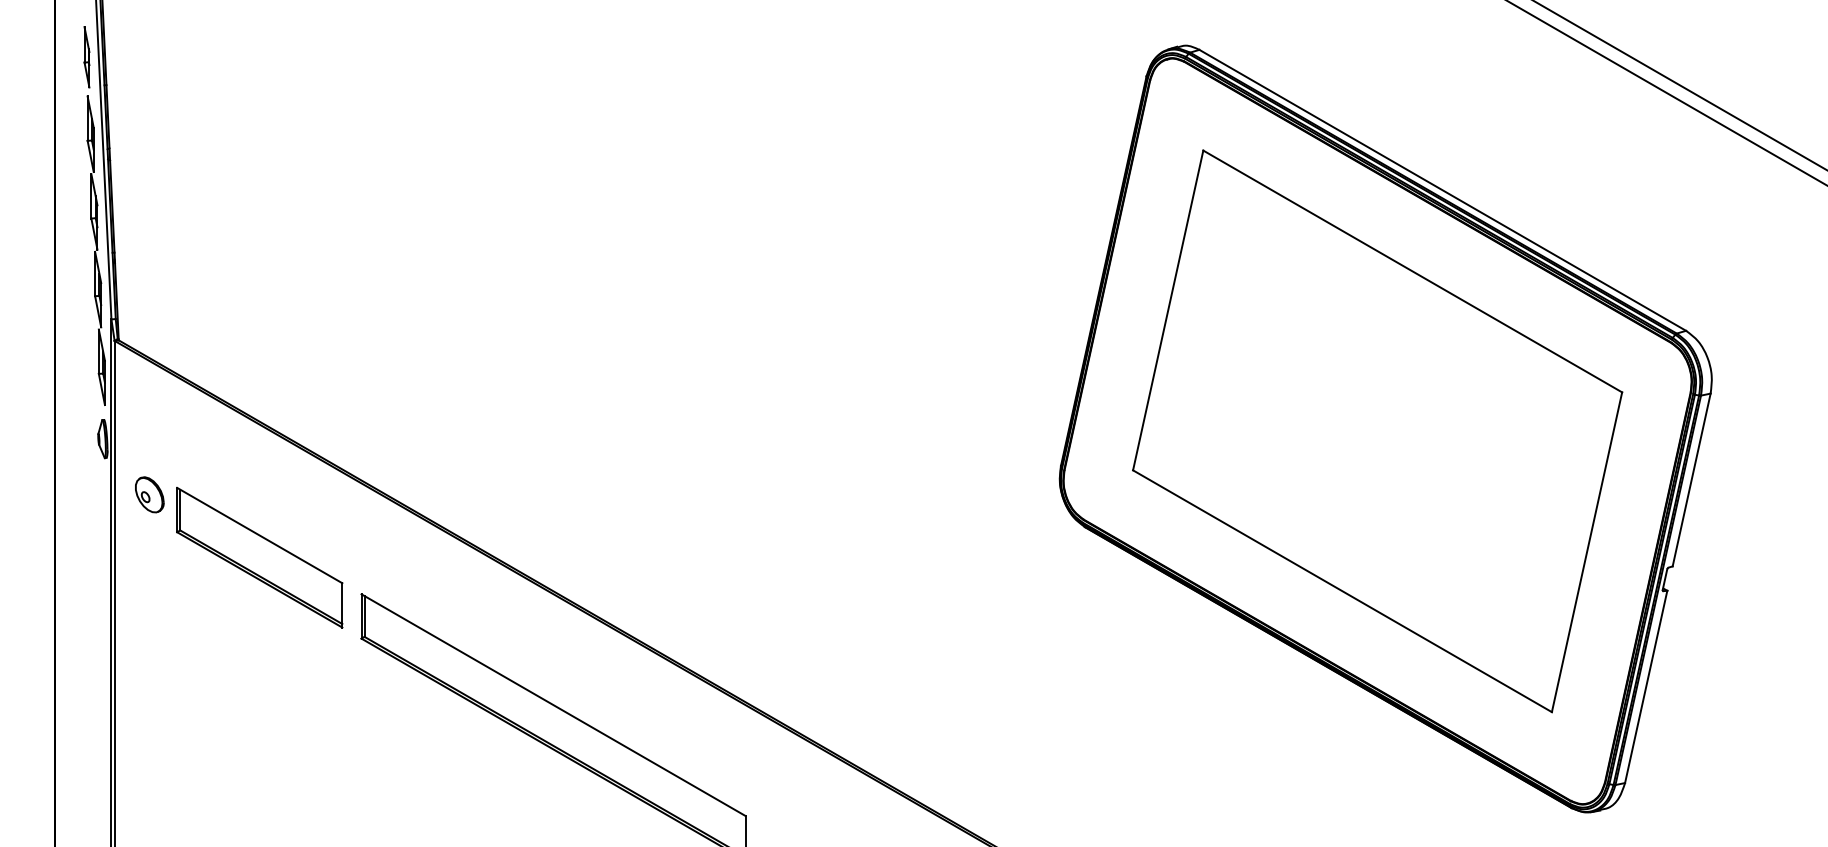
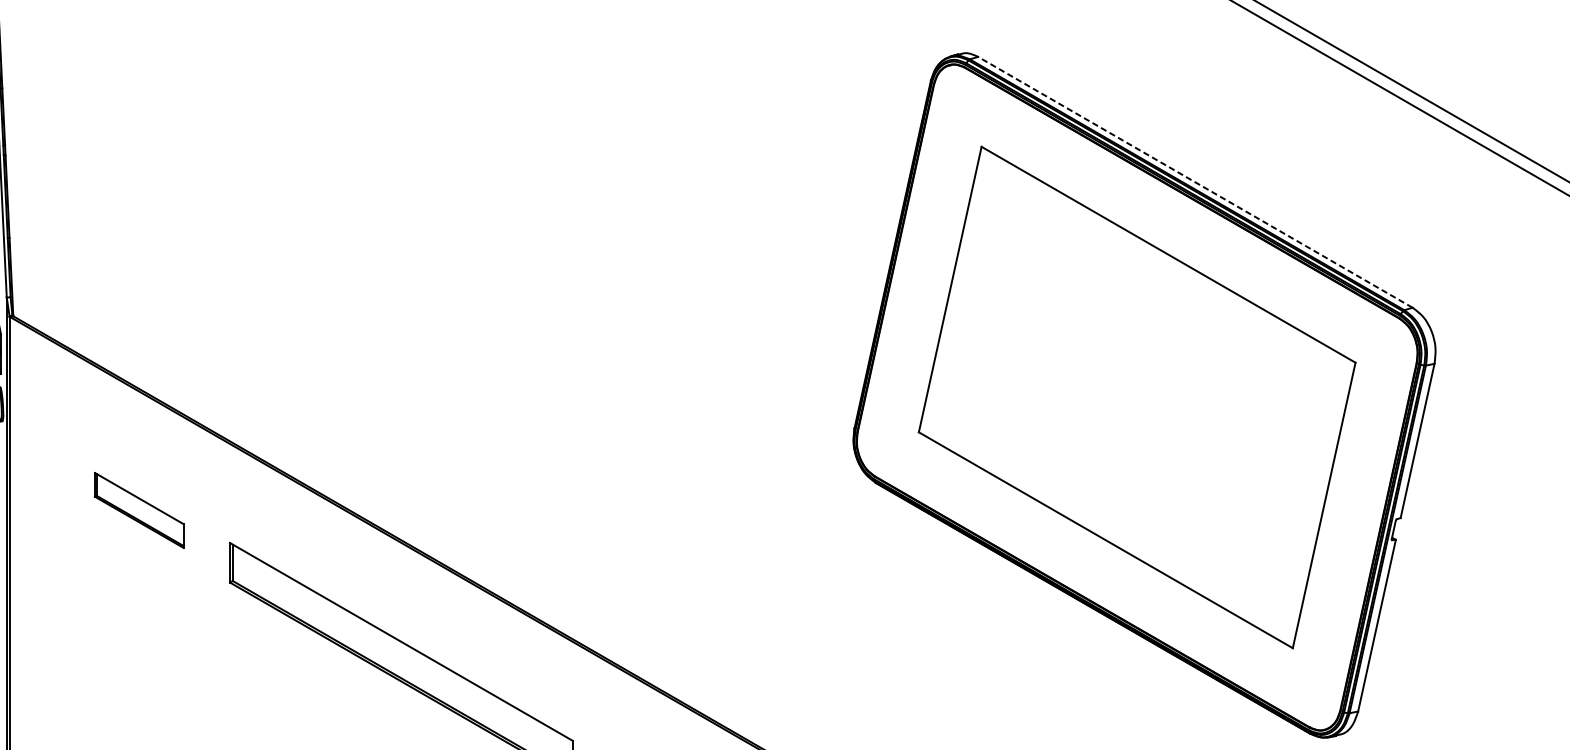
line: (1442, 190) -> (1195, 182), solid -> dashed
part: (149, 494) -> (40, 453), removed
part: (259, 557) -> (138, 510), size x0.6

